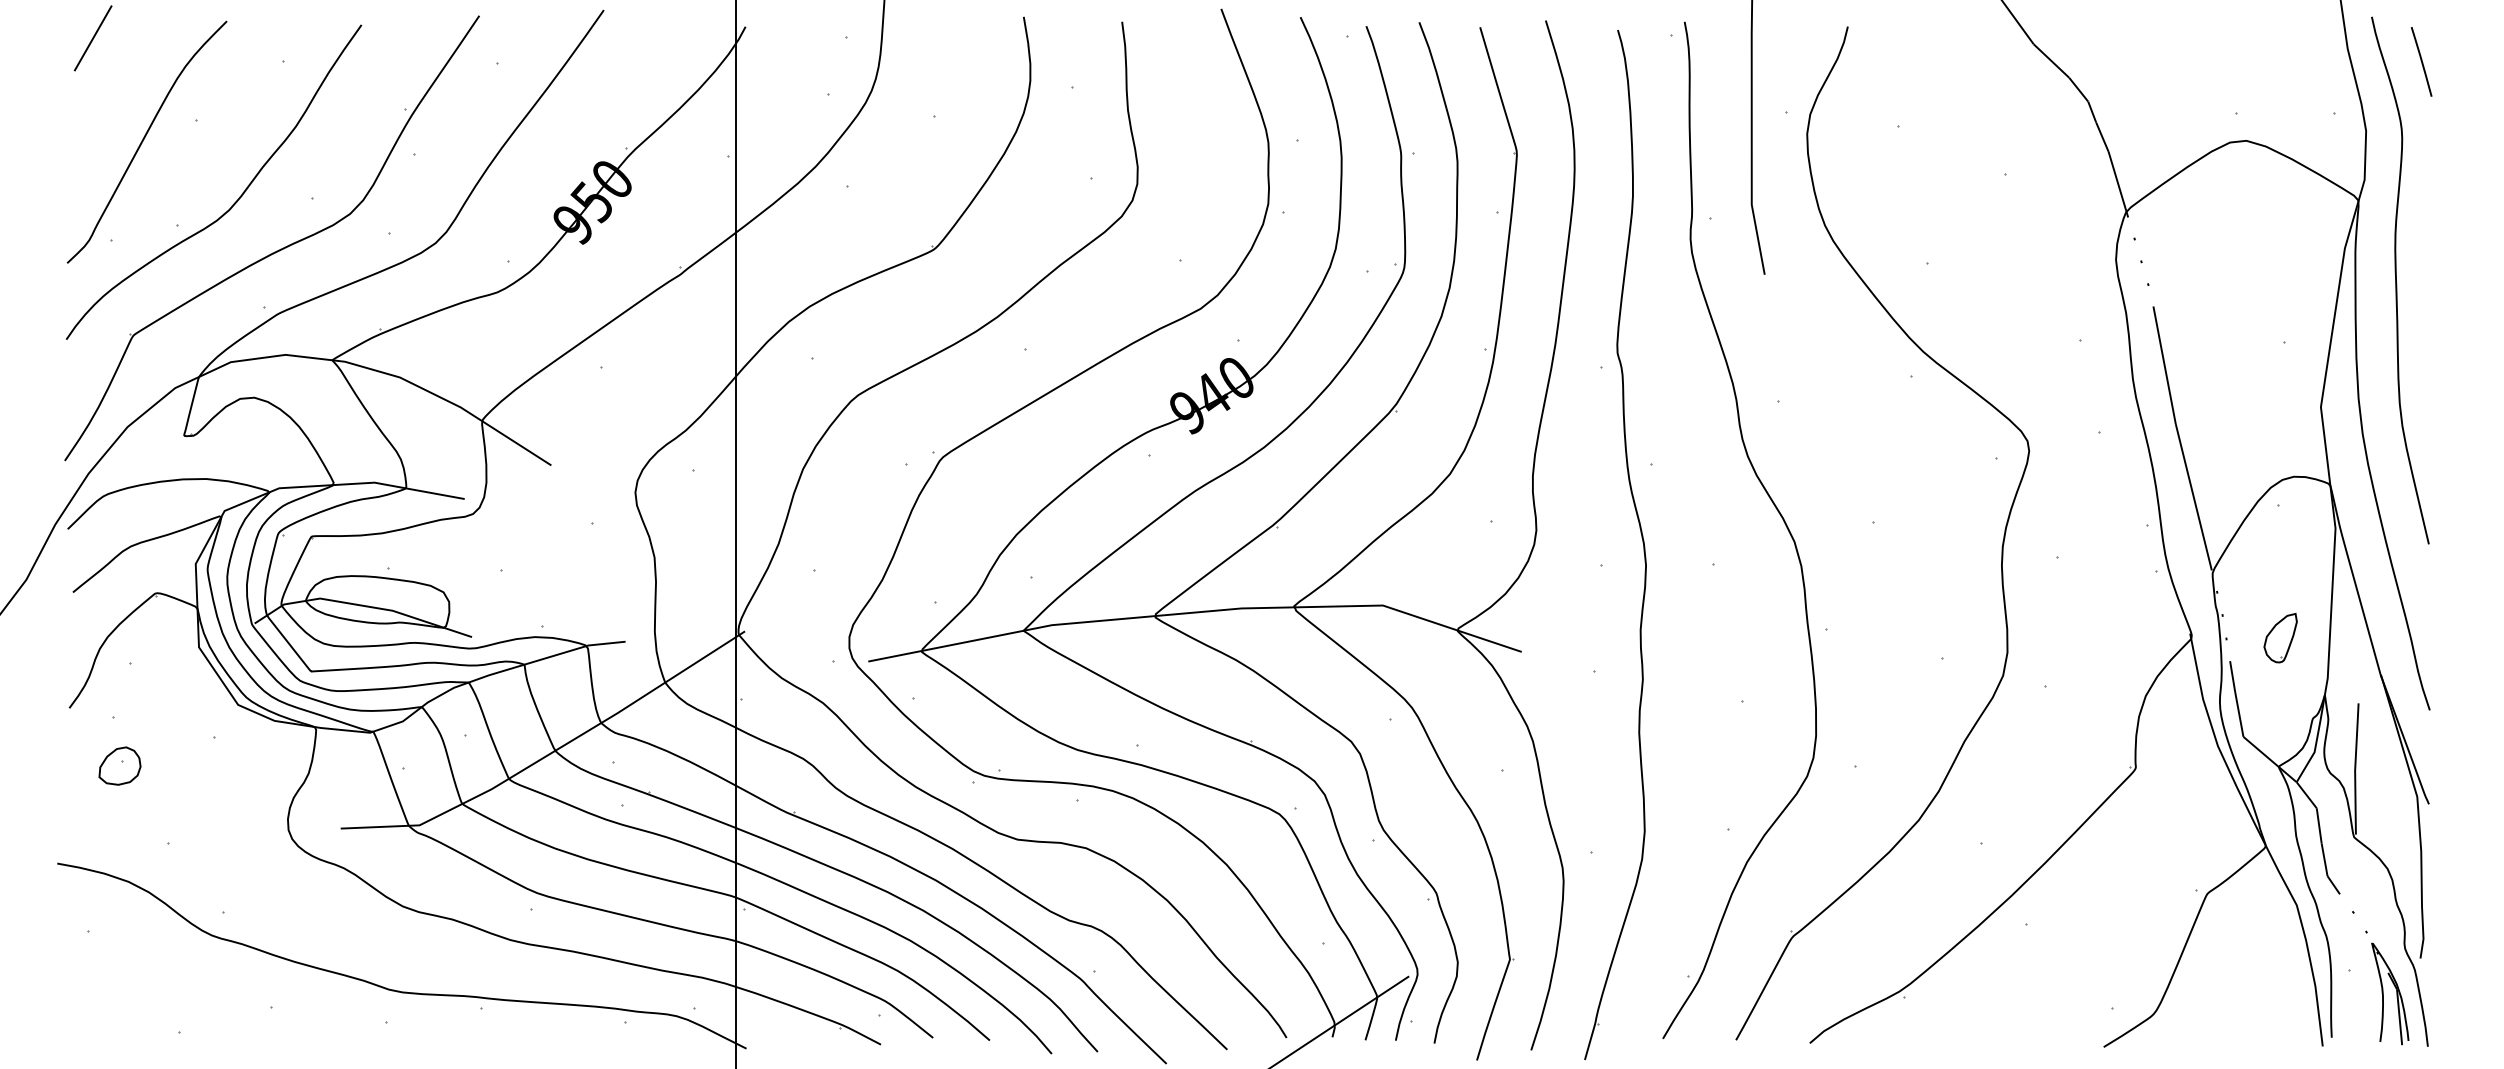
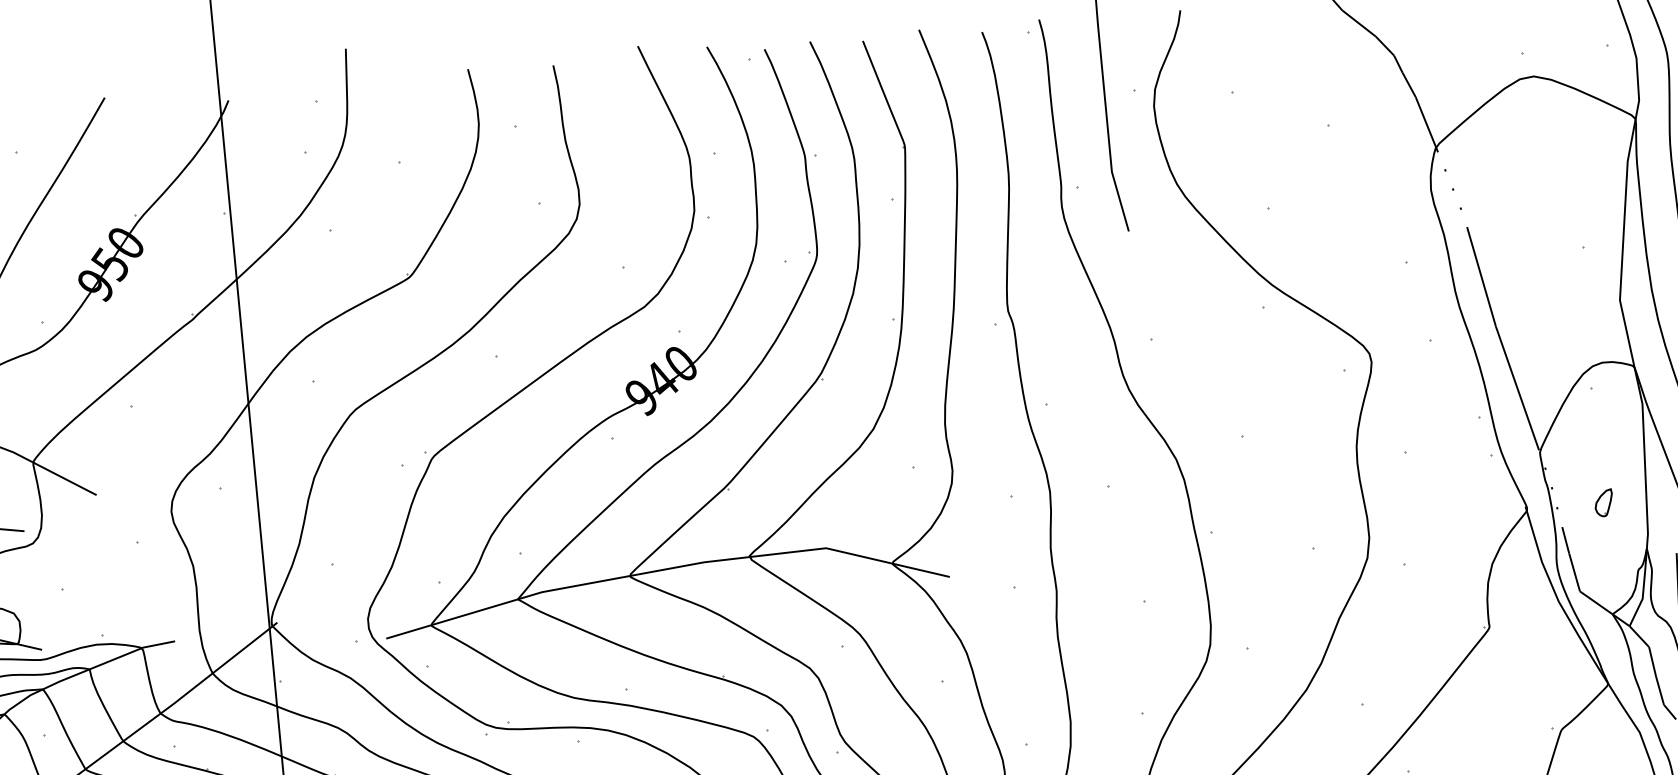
part: (2280, 637) -> (1603, 502), size x0.62

